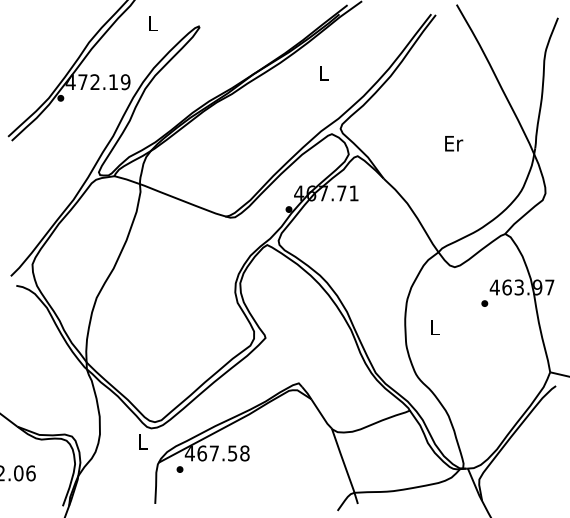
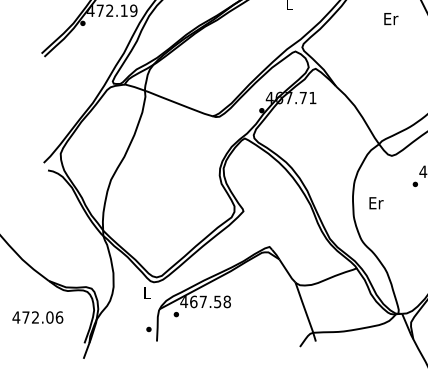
text: (454, 143) -> (391, 18), moved
text: (435, 327) -> (376, 203), L -> Er
part: (144, 488) -> (148, 329), added

